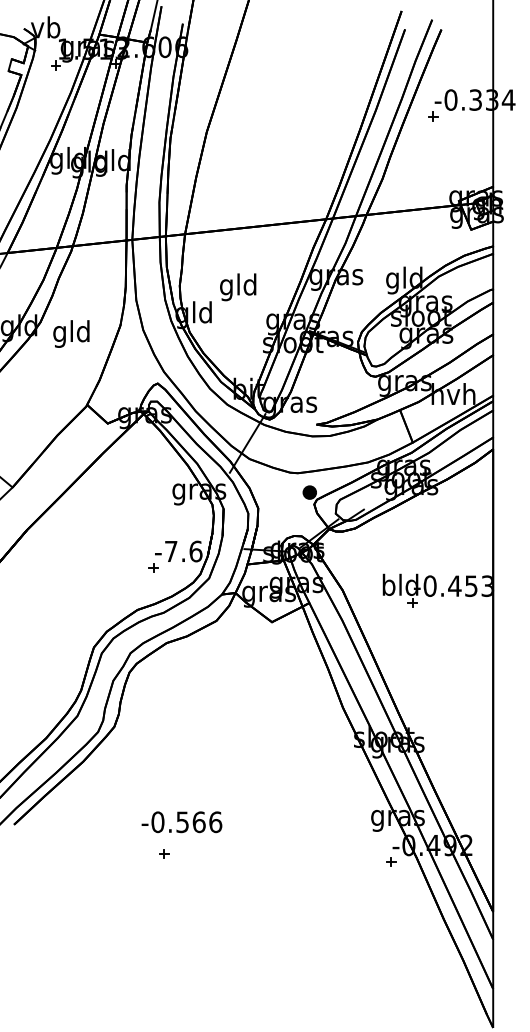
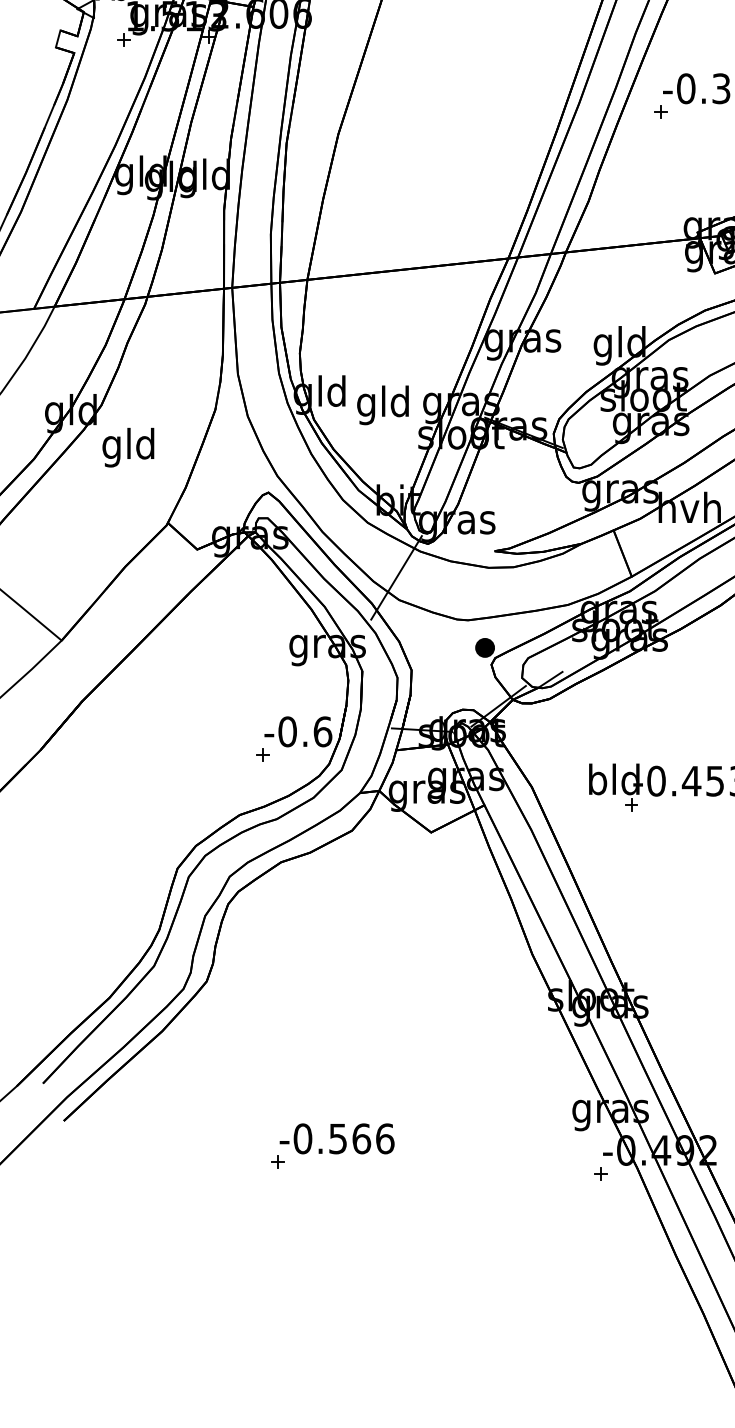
text: (238, 287) -> (383, 405), moved
text: (71, 333) -> (128, 446), moved
text: (170, 551) -> (286, 731), -7.6 -> -0.6
text: (181, 822) -> (336, 1139), moved

